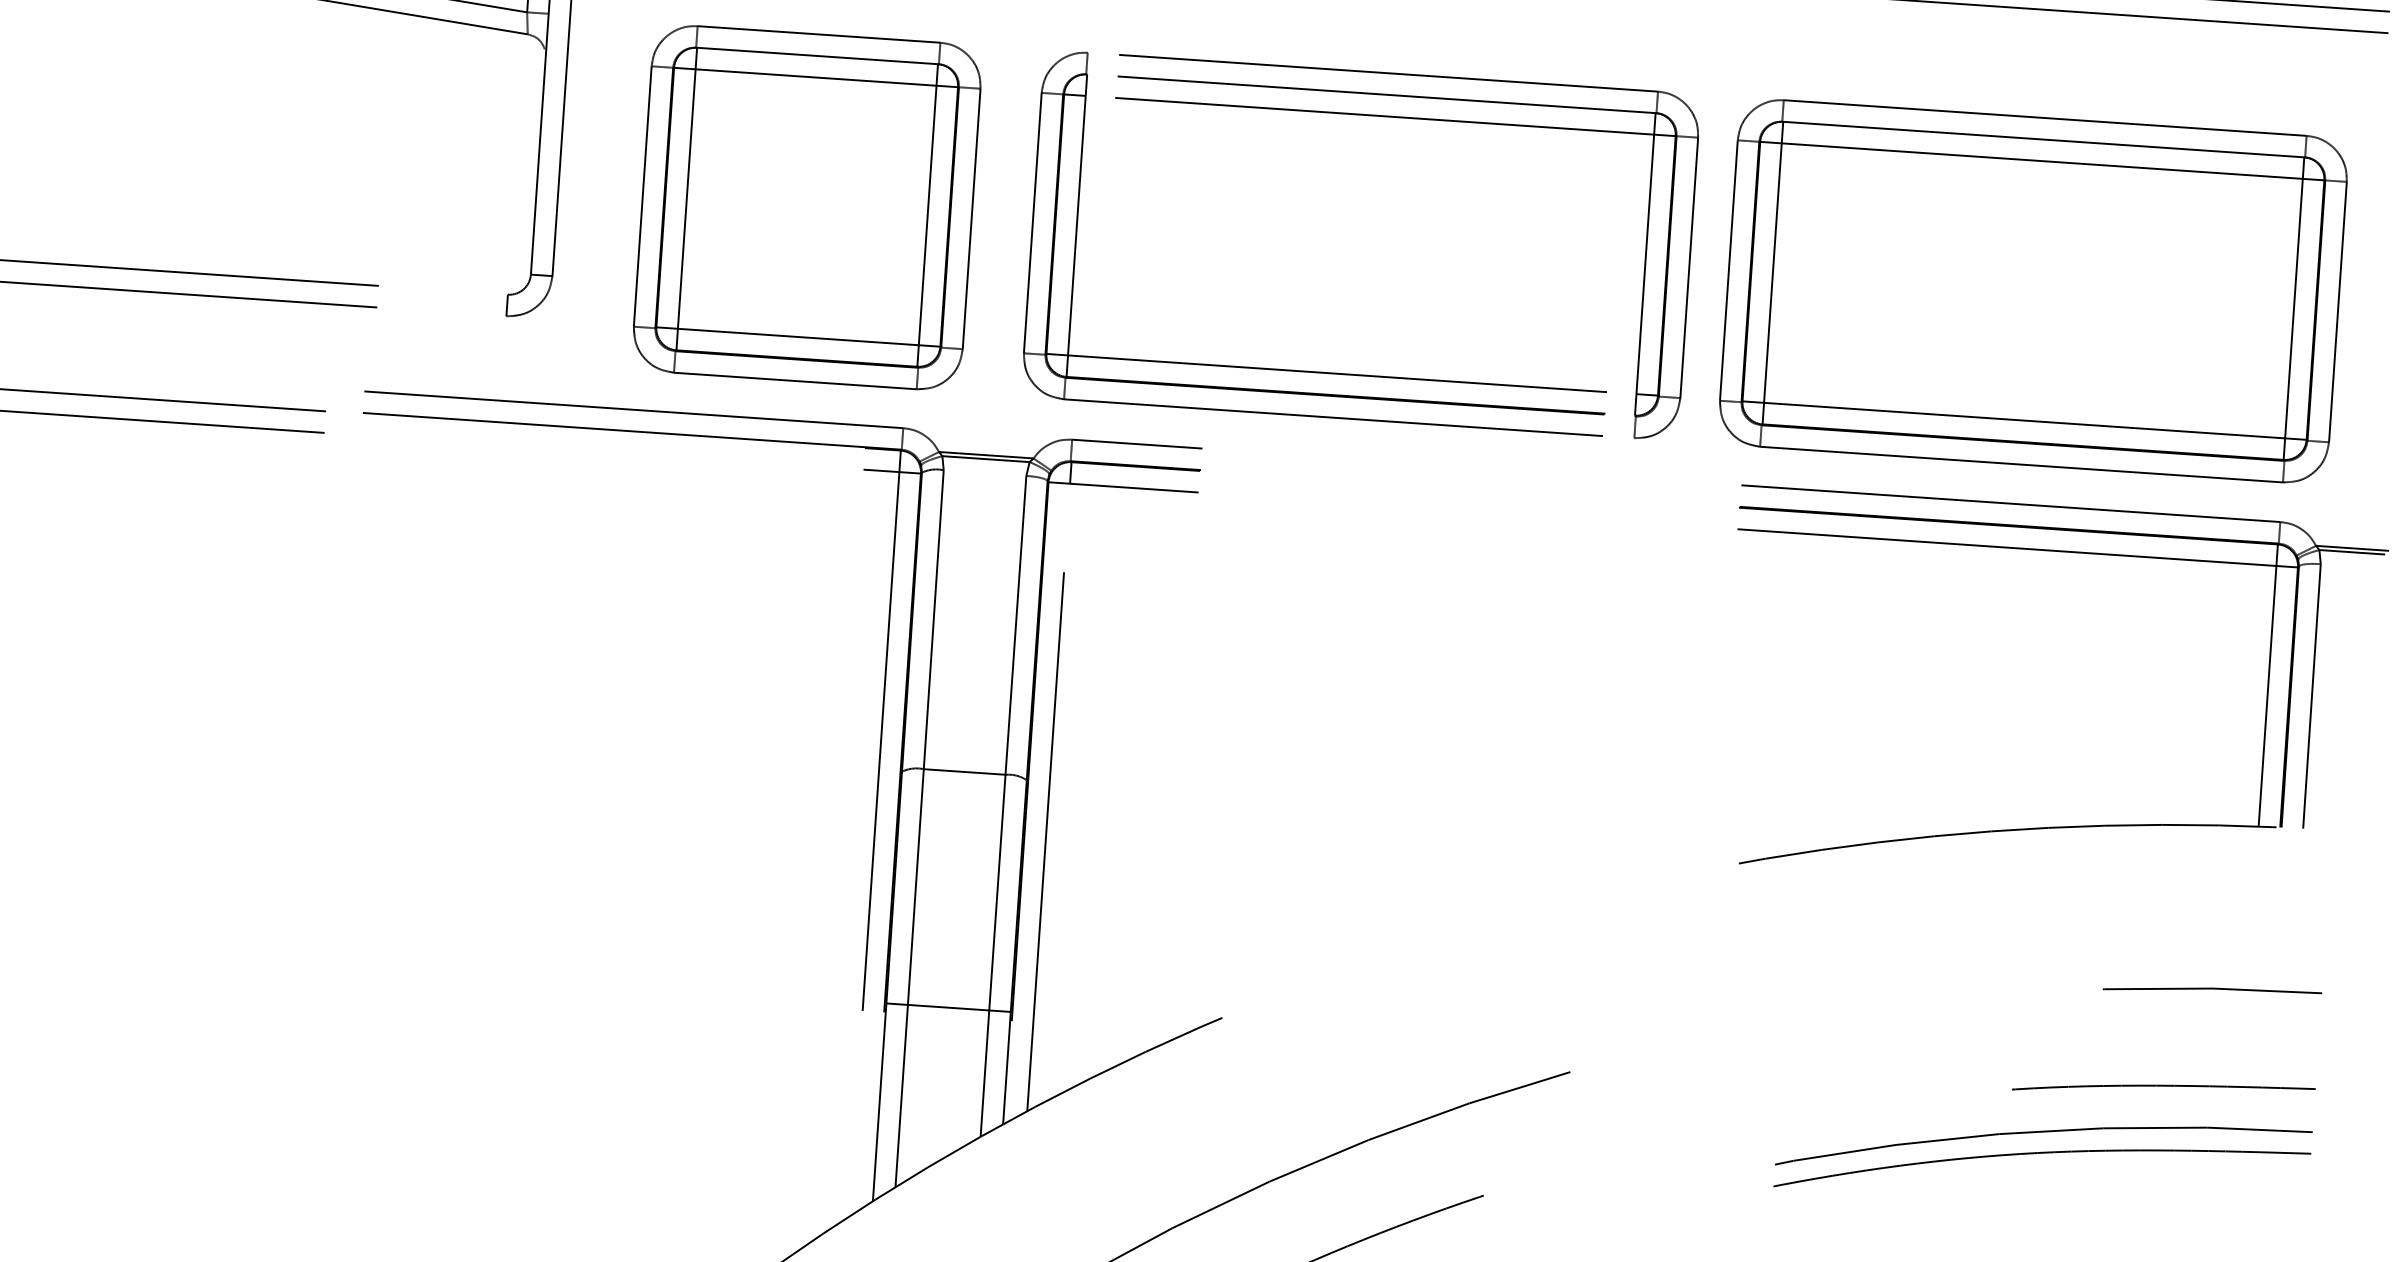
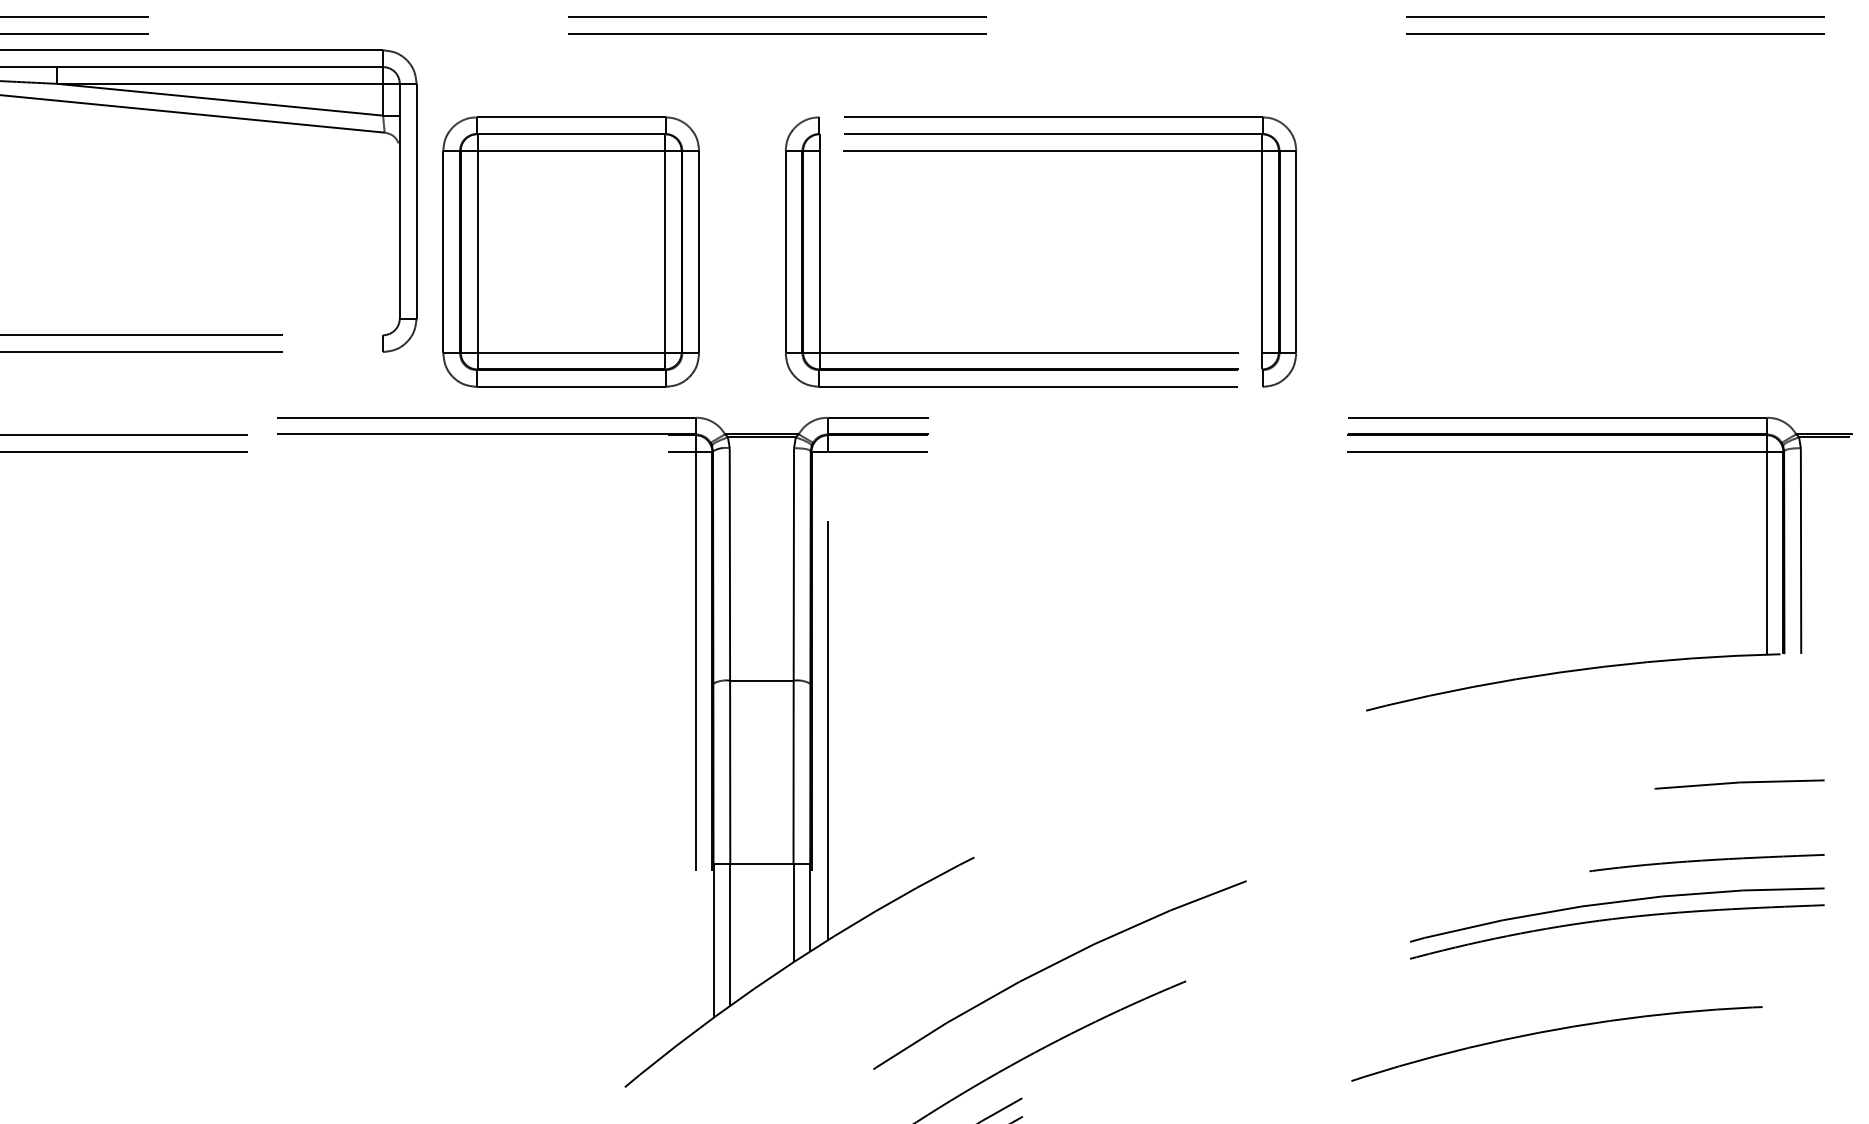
part: (806, 206) -> (570, 251), moved
part: (2032, 290) -> (1563, 251), removed

